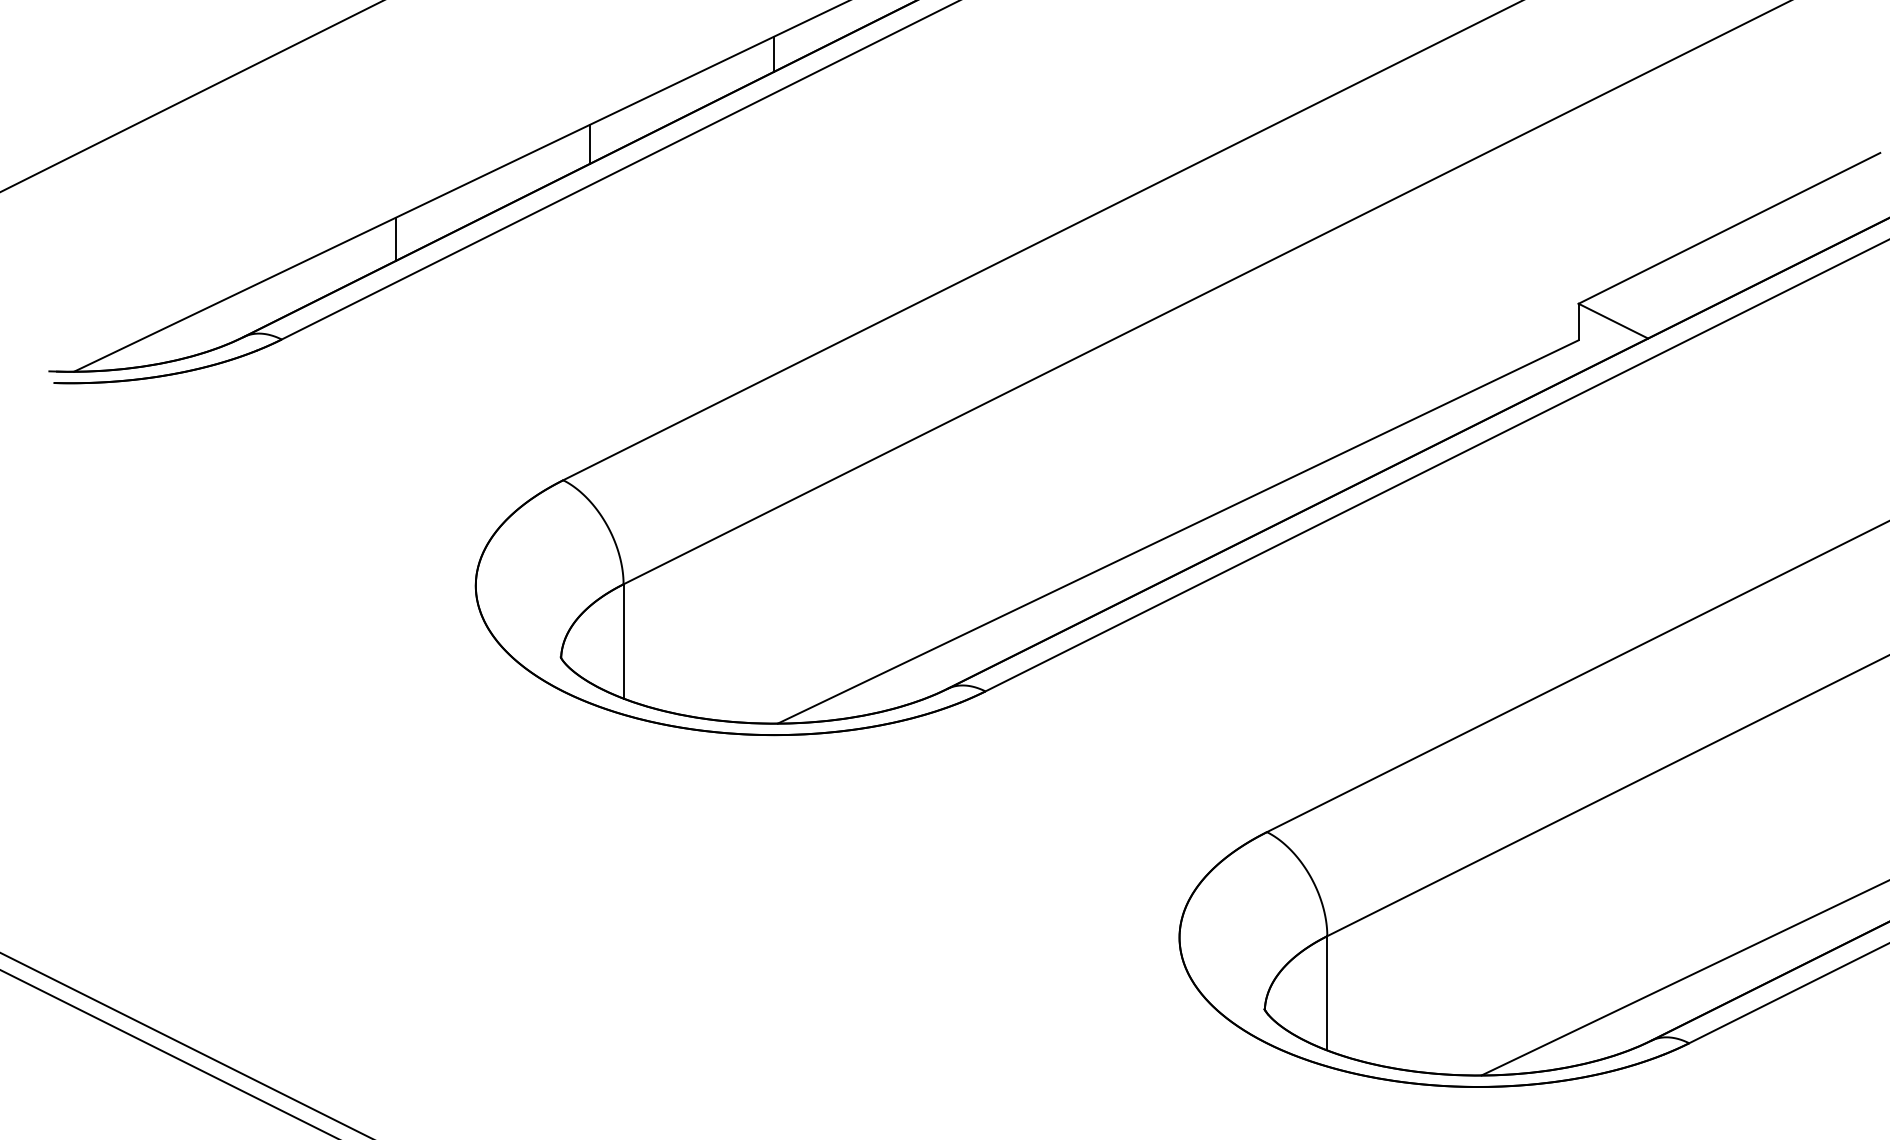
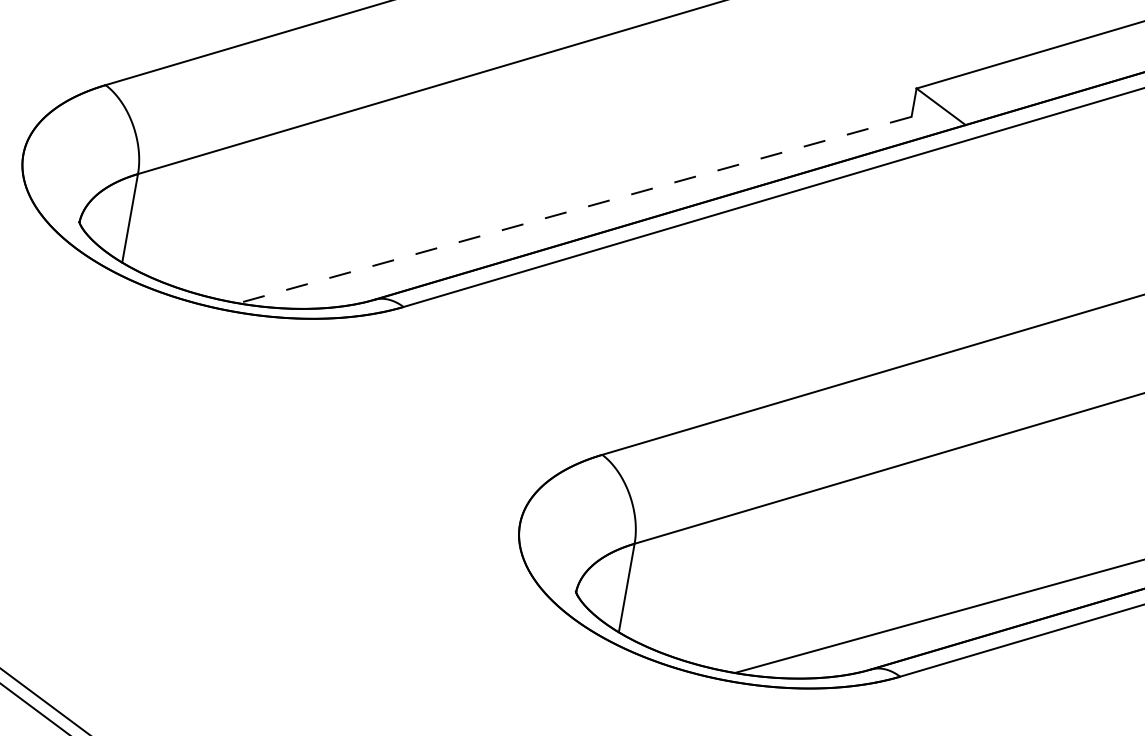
line: (1178, 531) -> (575, 209), solid -> dashed

